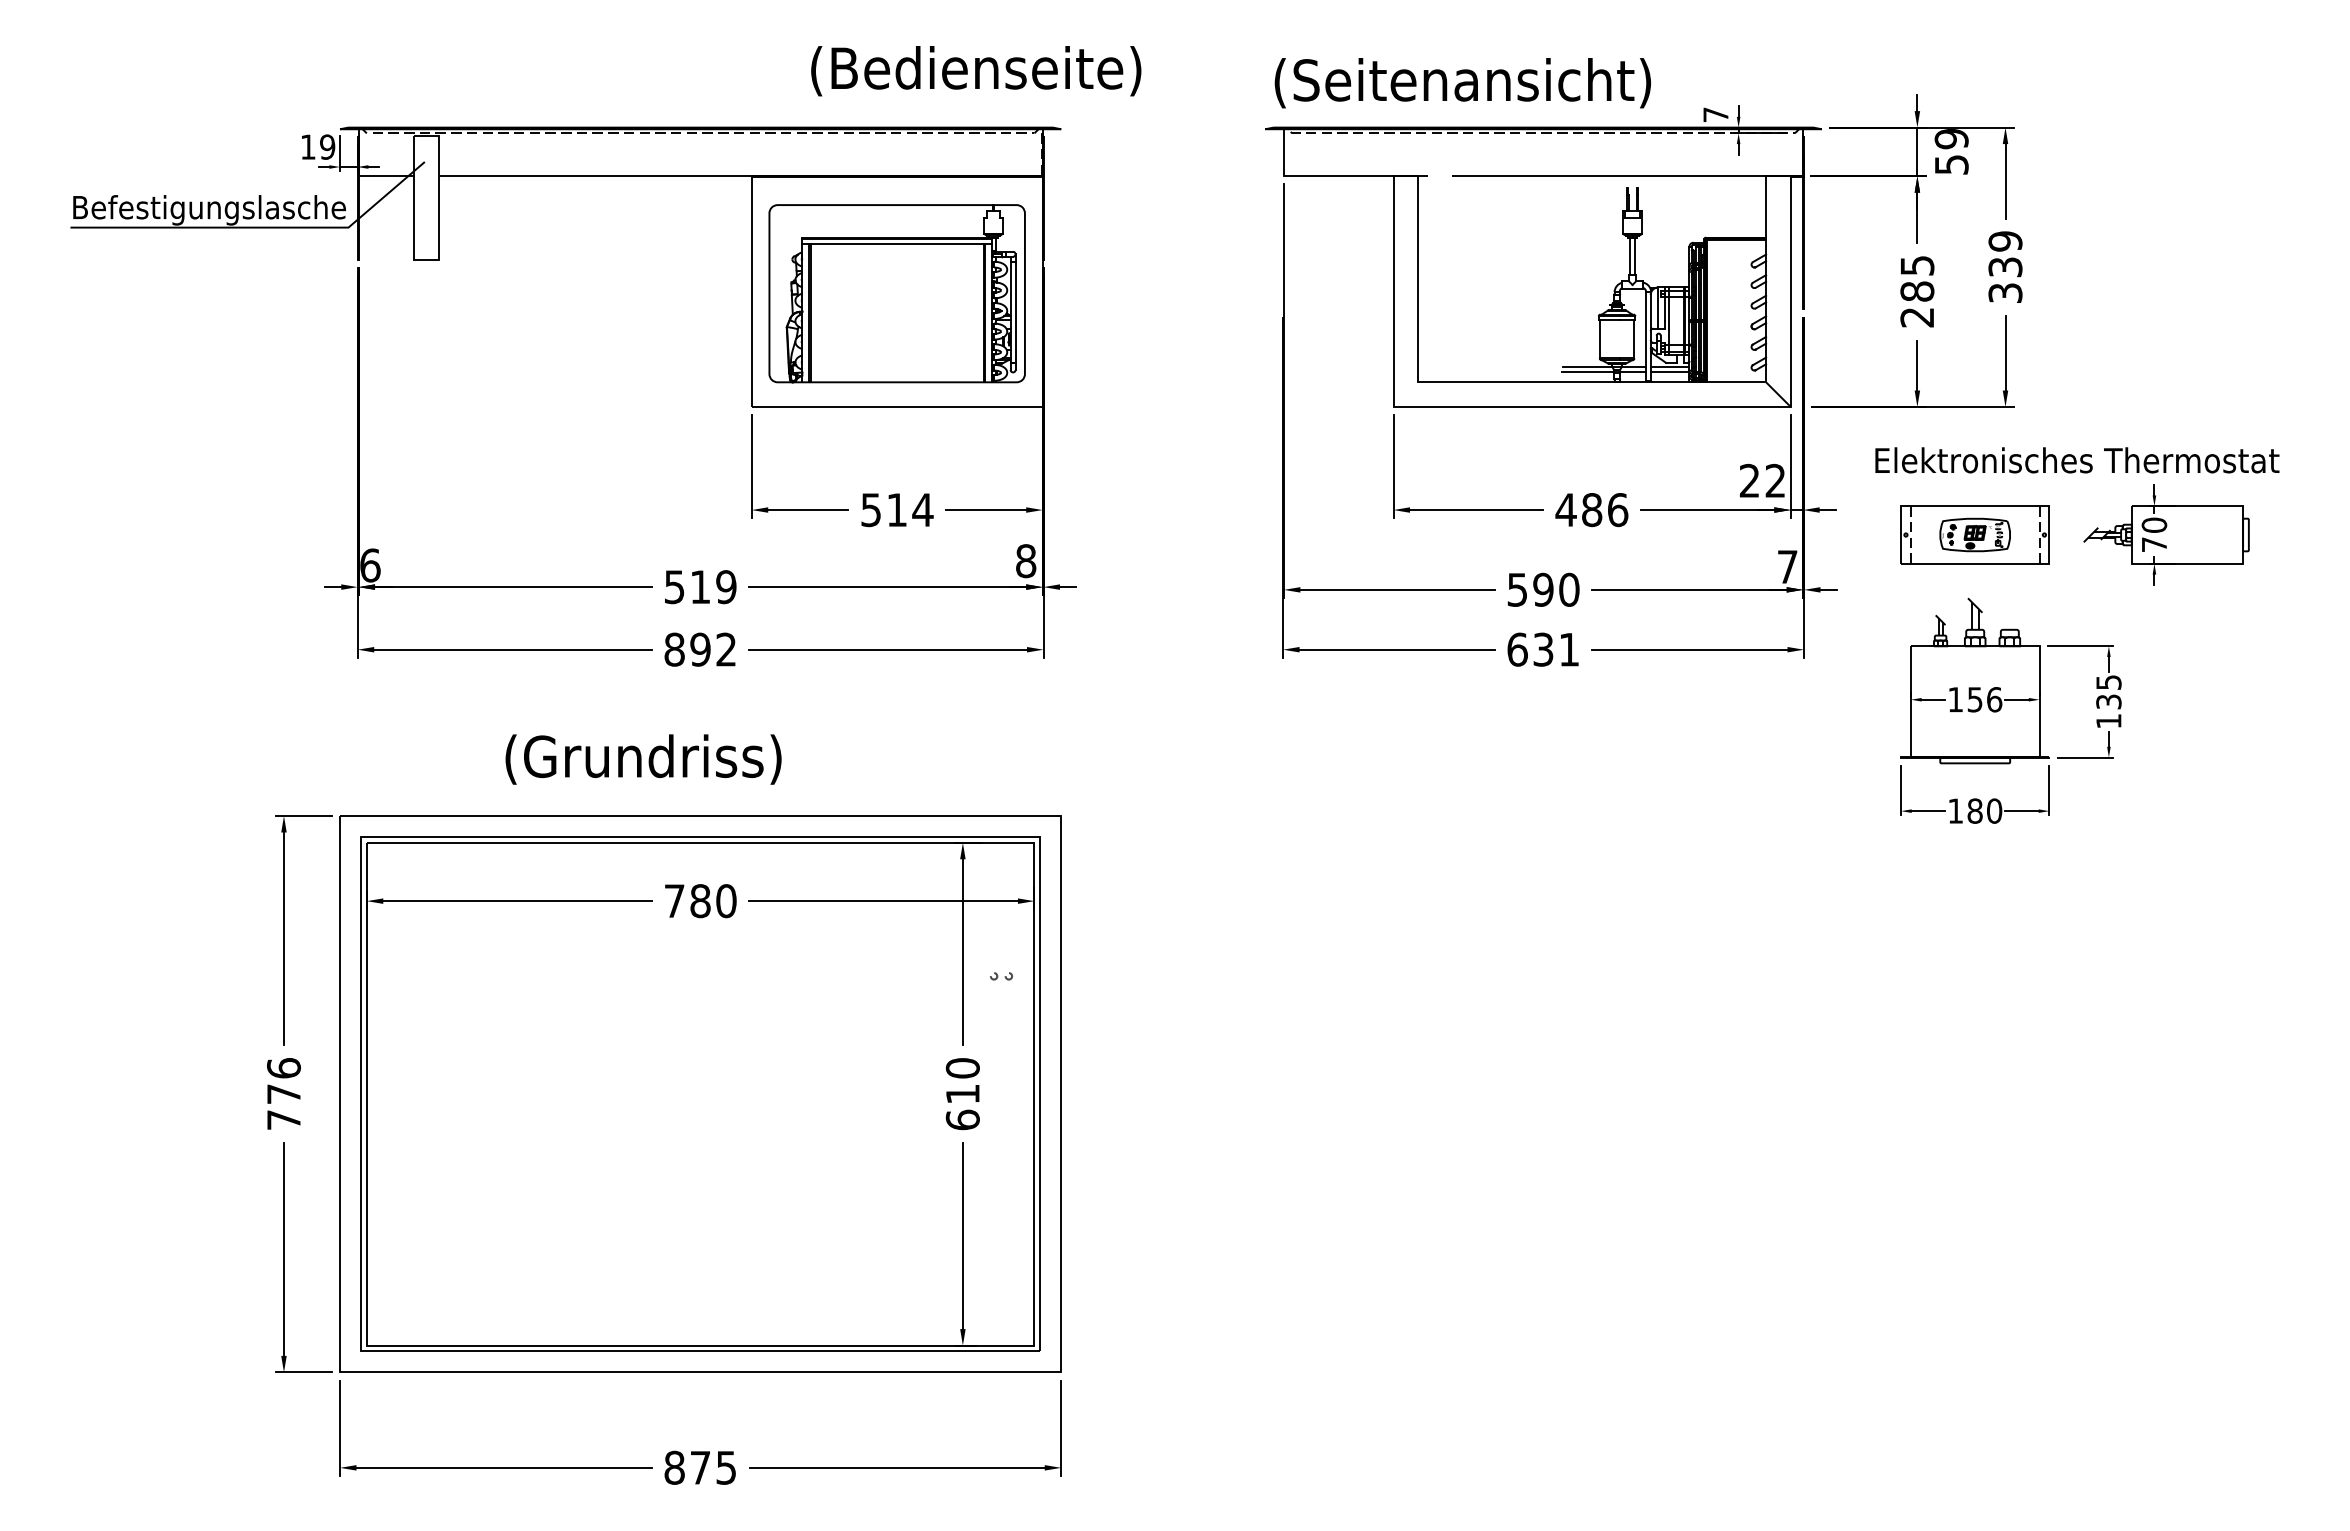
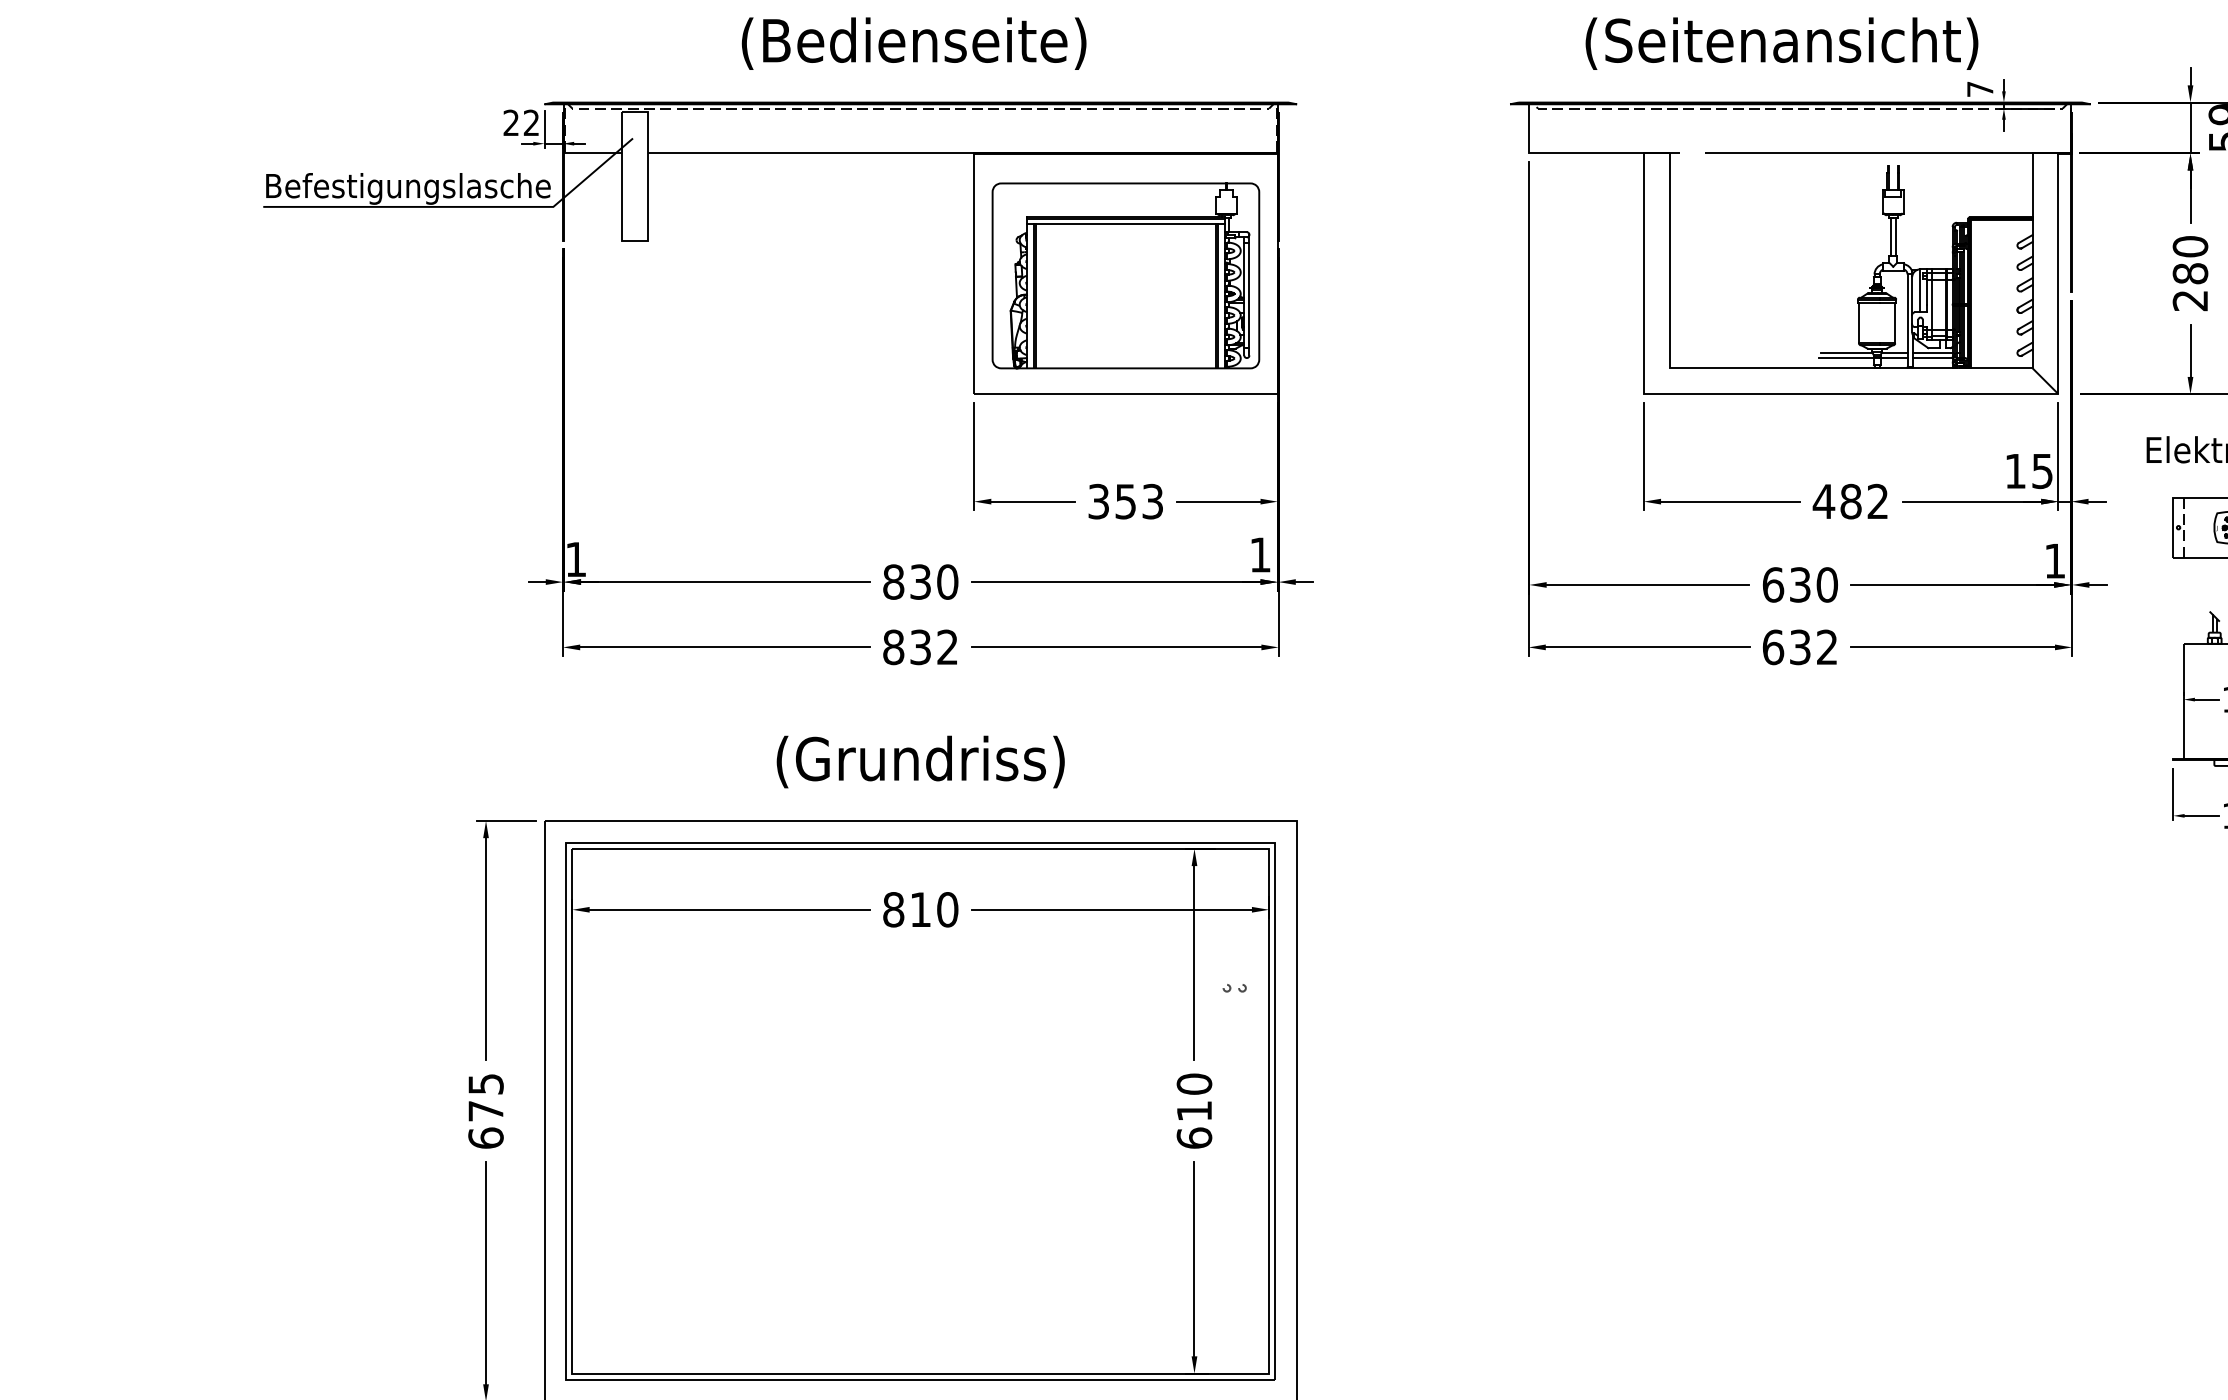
text: (976, 71) -> (914, 44), moved
text: (1462, 83) -> (1781, 44), moved
text: (317, 146) -> (521, 122), 19 -> 22
text: (1917, 265) -> (2190, 246), 285 -> 280
text: (1762, 480) -> (2028, 470), 22 -> 15
text: (897, 510) -> (1126, 502), 514 -> 353
text: (1618, 510) -> (1878, 502), 486 -> 482
text: (1026, 561) -> (1260, 555), 8 -> 1
text: (370, 565) -> (576, 559), 6 -> 1
text: (1787, 566) -> (2054, 560), 7 -> 1
text: (700, 587) -> (920, 582), 519 -> 830
text: (1530, 589) -> (1786, 584), 590 -> 630
text: (700, 649) -> (920, 647), 892 -> 832
text: (1568, 649) -> (1826, 647), 631 -> 632
text: (643, 759) -> (920, 761), moved
text: (687, 901) -> (907, 910), 780 -> 810
text: (283, 1094) -> (485, 1111), 776 -> 675

